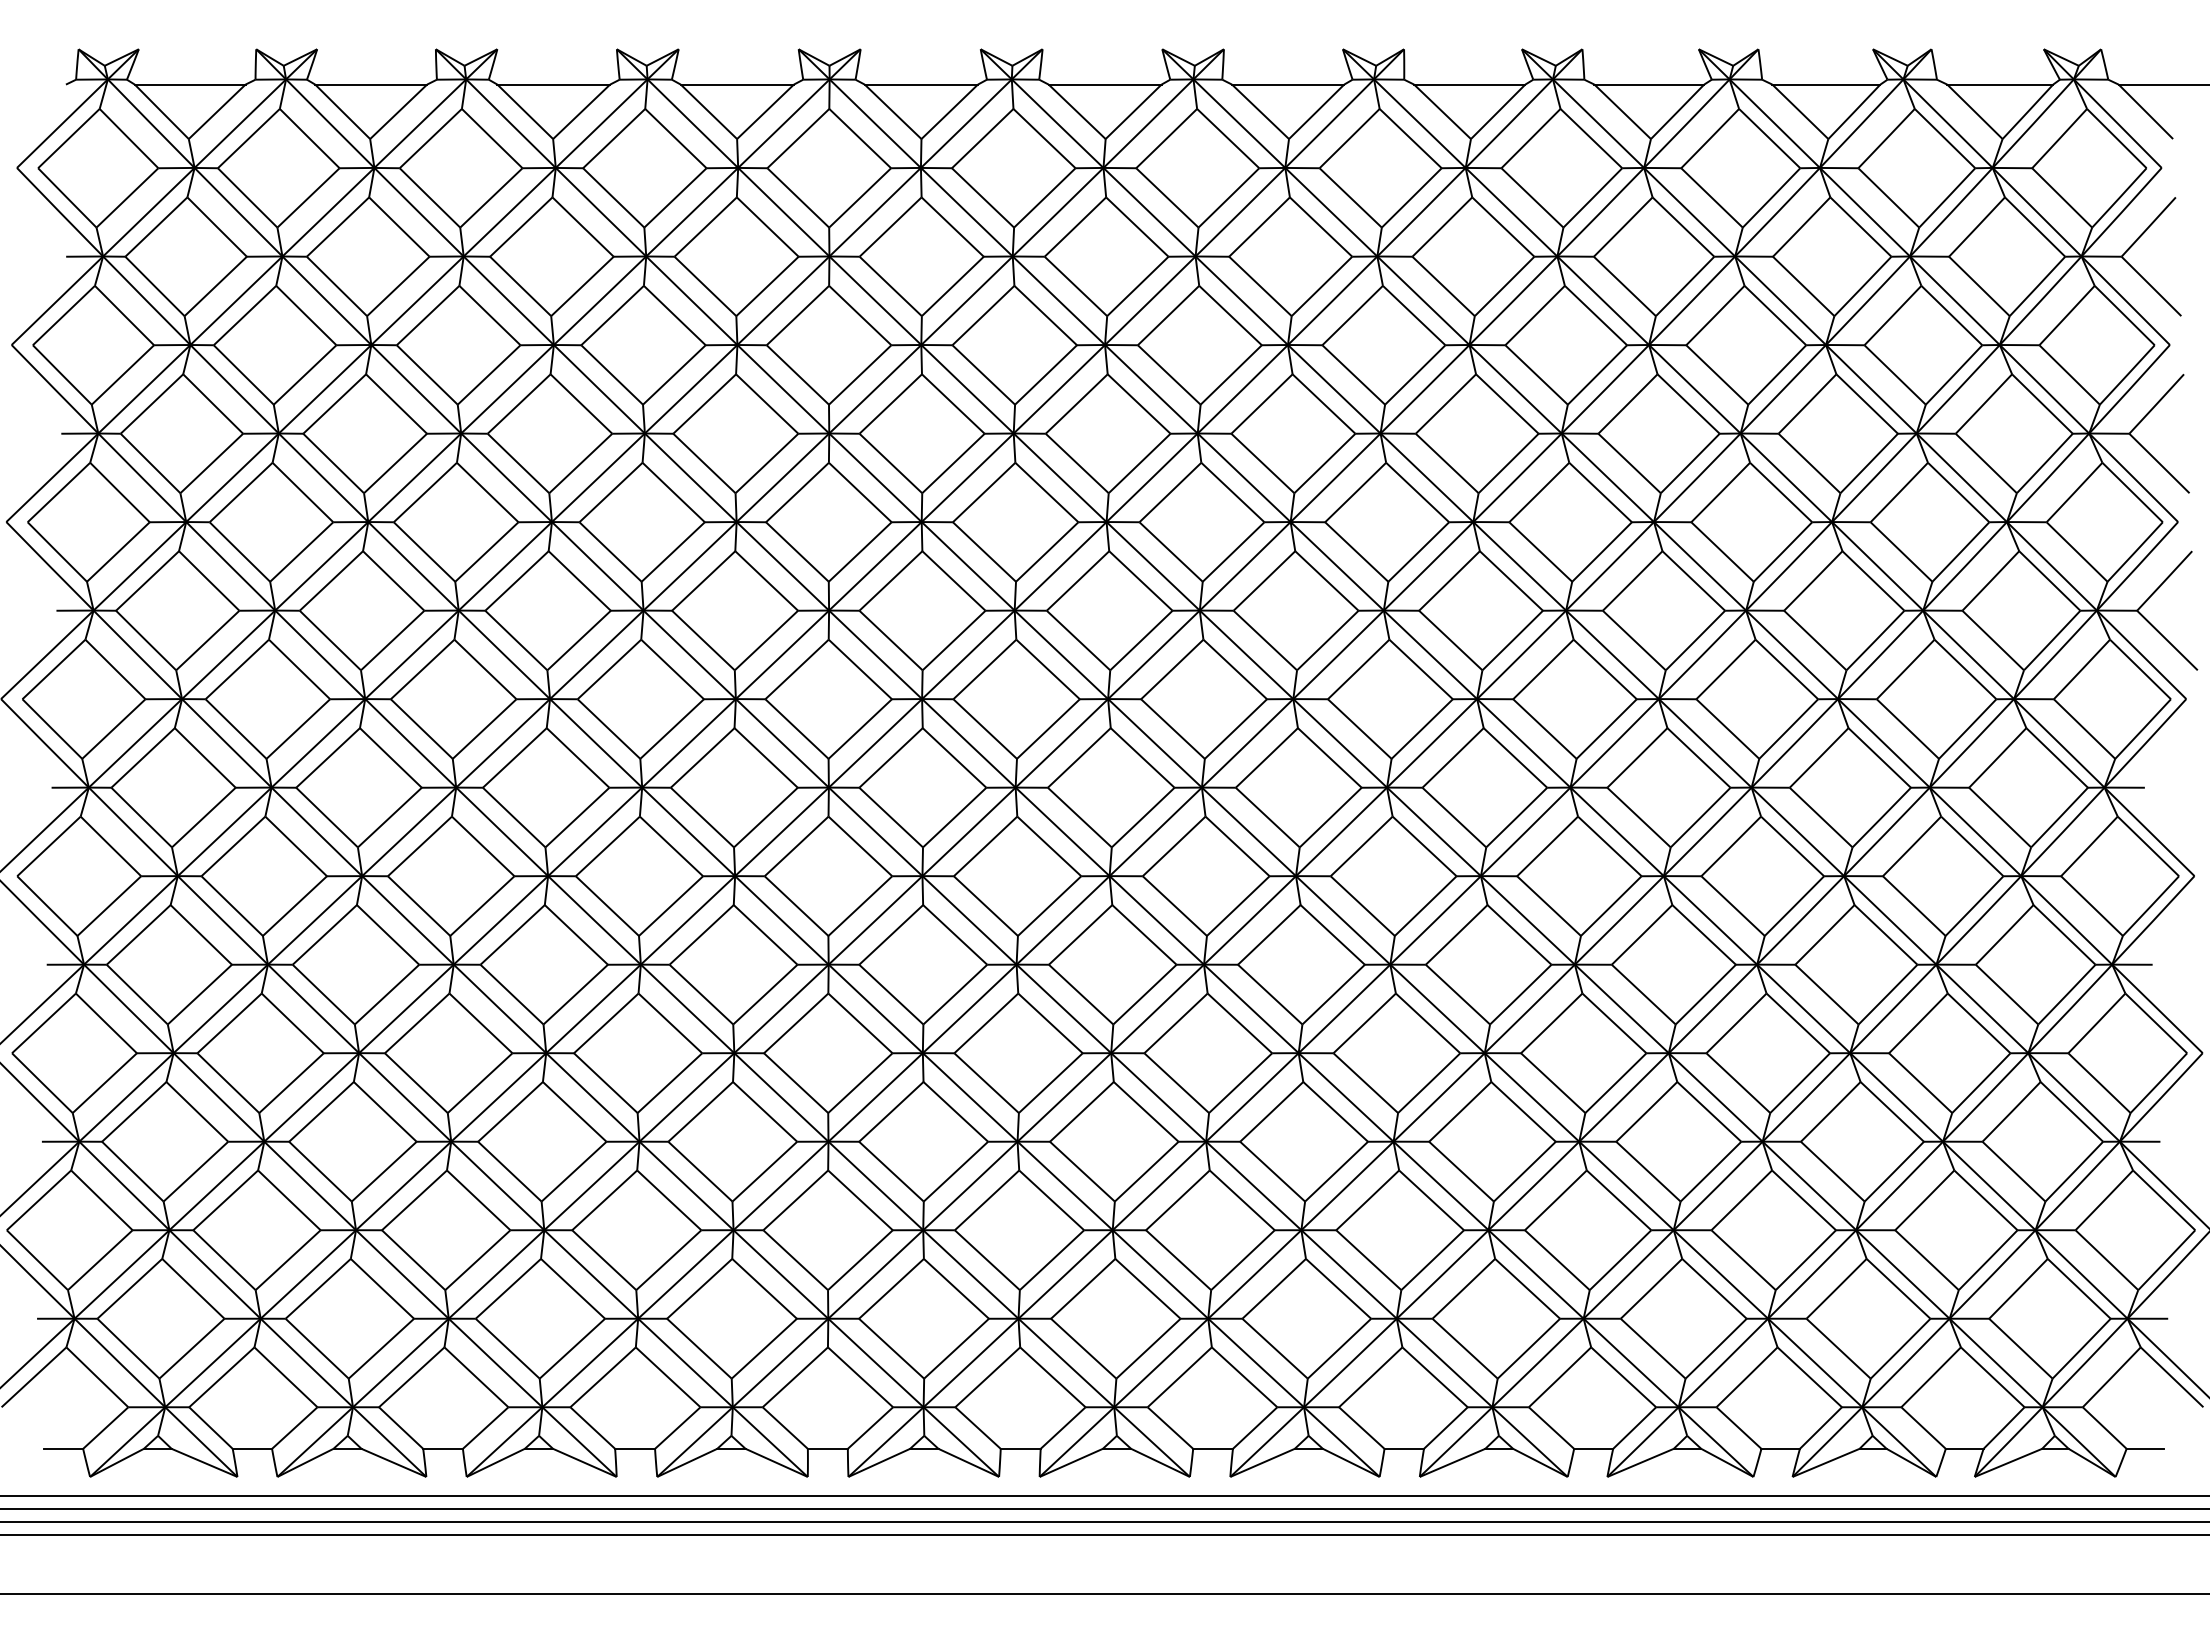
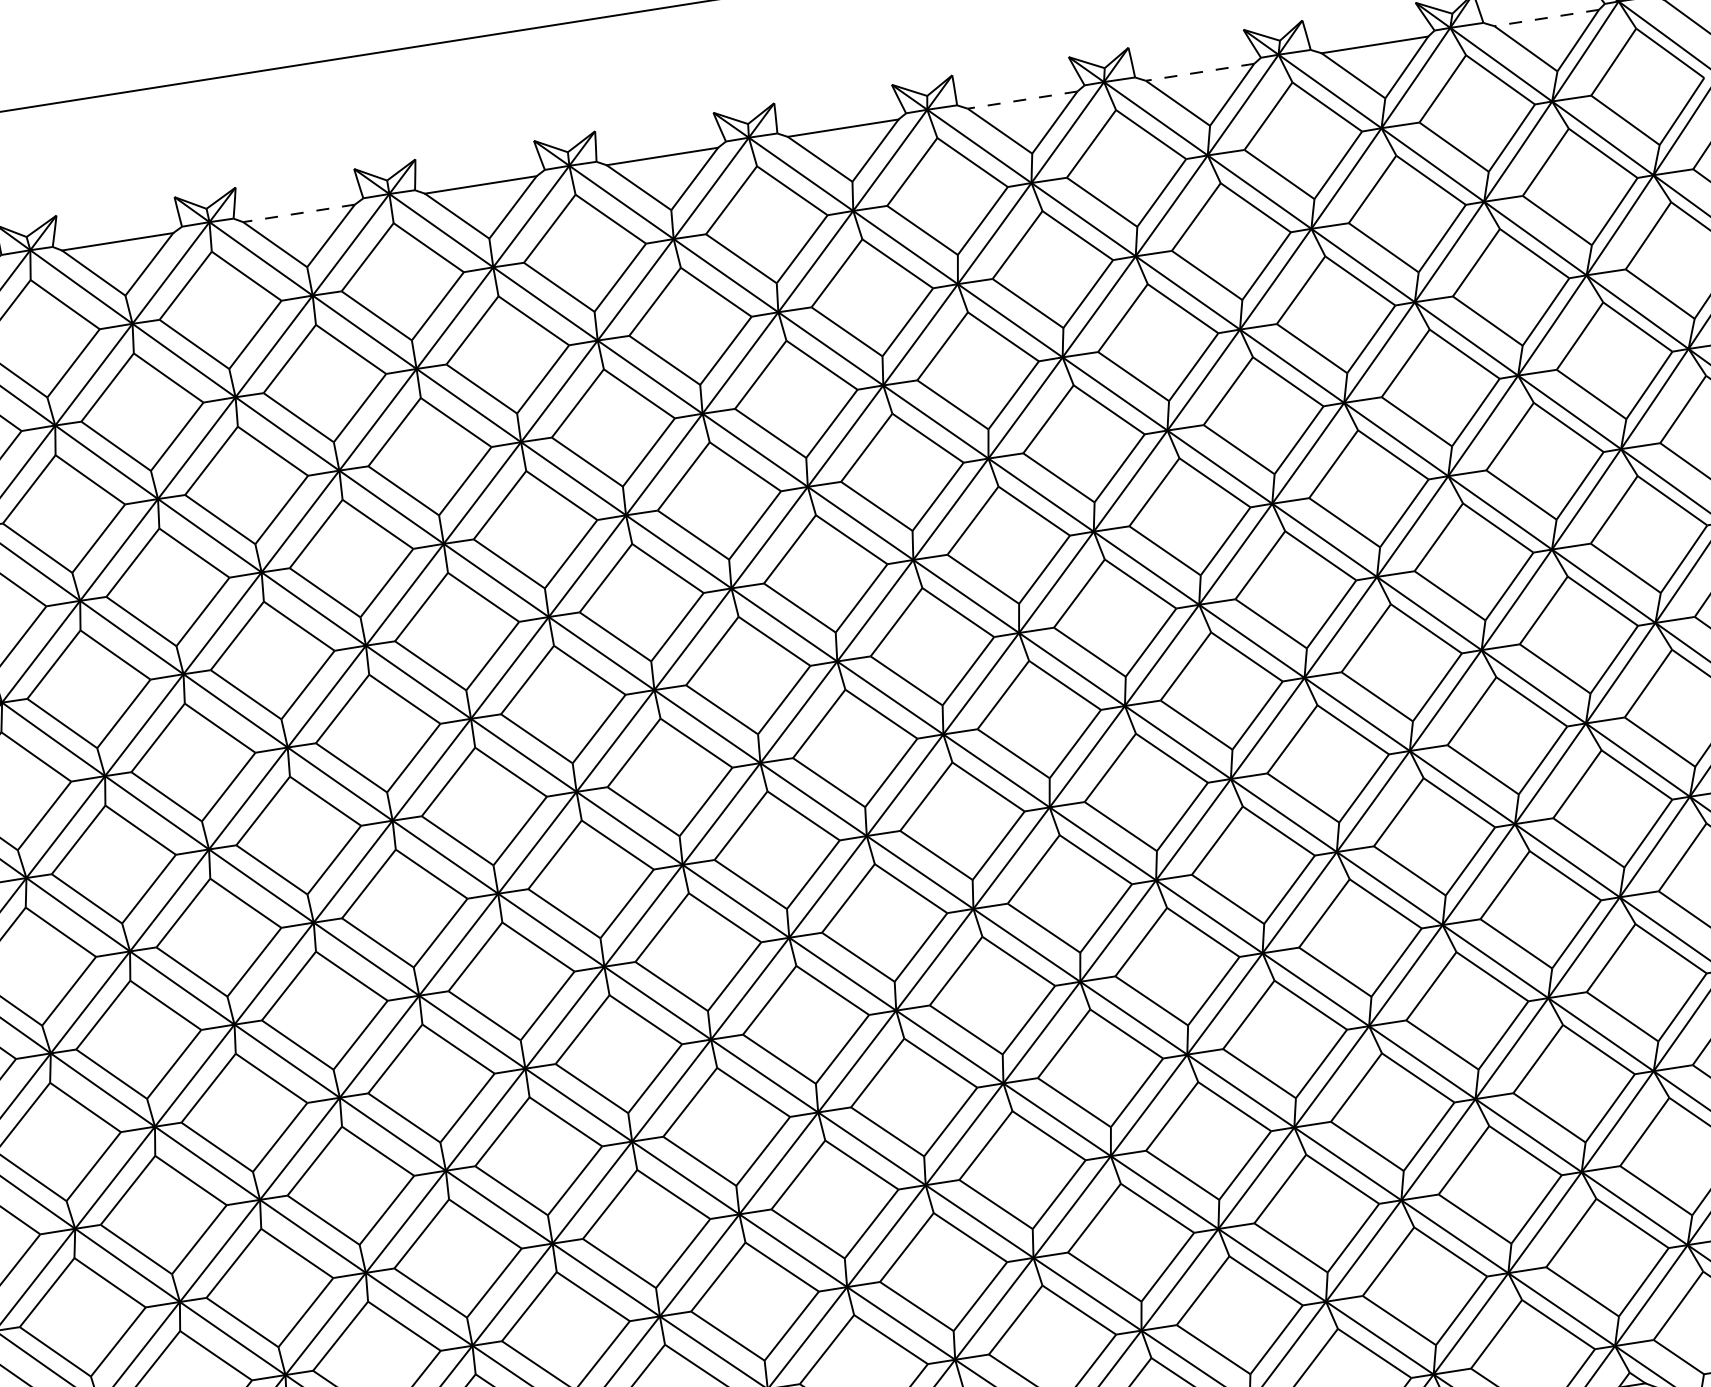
line: (737, 84) -> (299, 213), solid -> dashed
line: (1469, 84) -> (1022, 100), solid -> dashed
line: (1649, 84) -> (1200, 72), solid -> dashed
line: (2000, 84) -> (1546, 17), solid -> dashed

